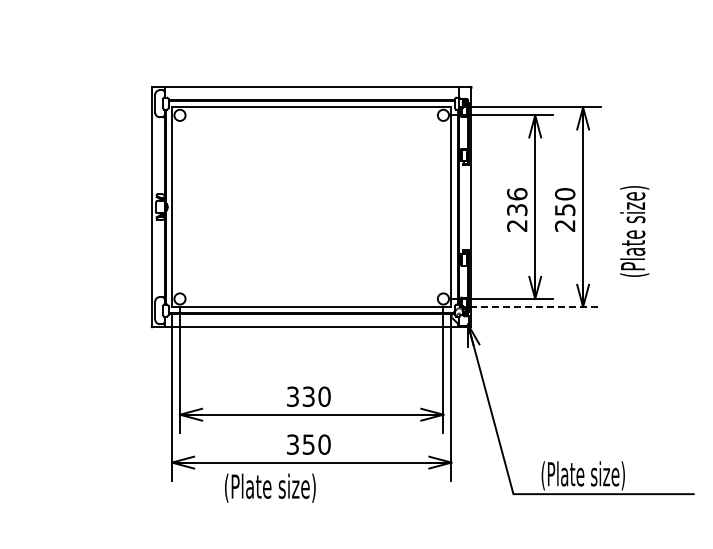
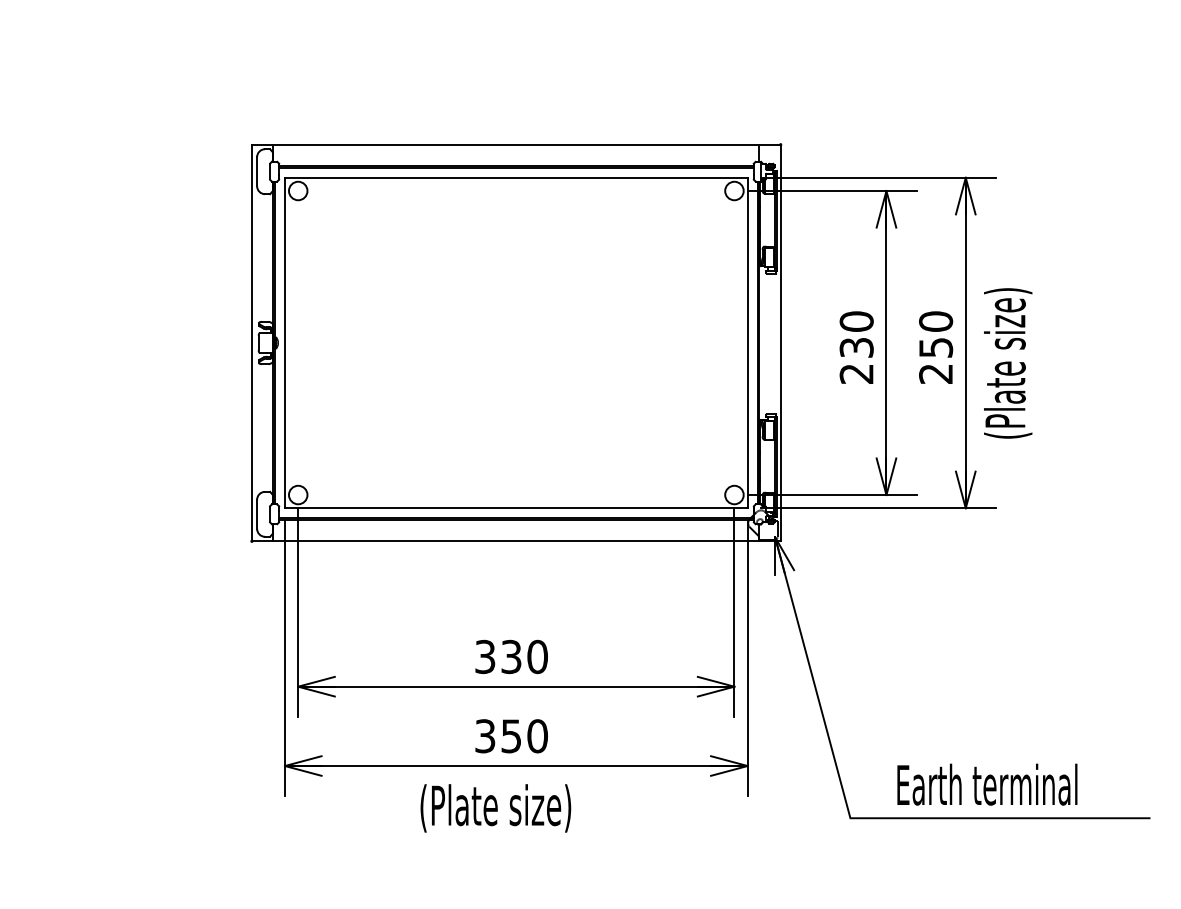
text: (517, 194) -> (857, 322), 236 -> 230
text: (634, 231) -> (1007, 363), moved
line: (530, 306) -> (878, 507), dashed -> solid
text: (595, 475) -> (986, 787), (Plate size) -> Earth terminal
text: (270, 487) -> (496, 807), moved

